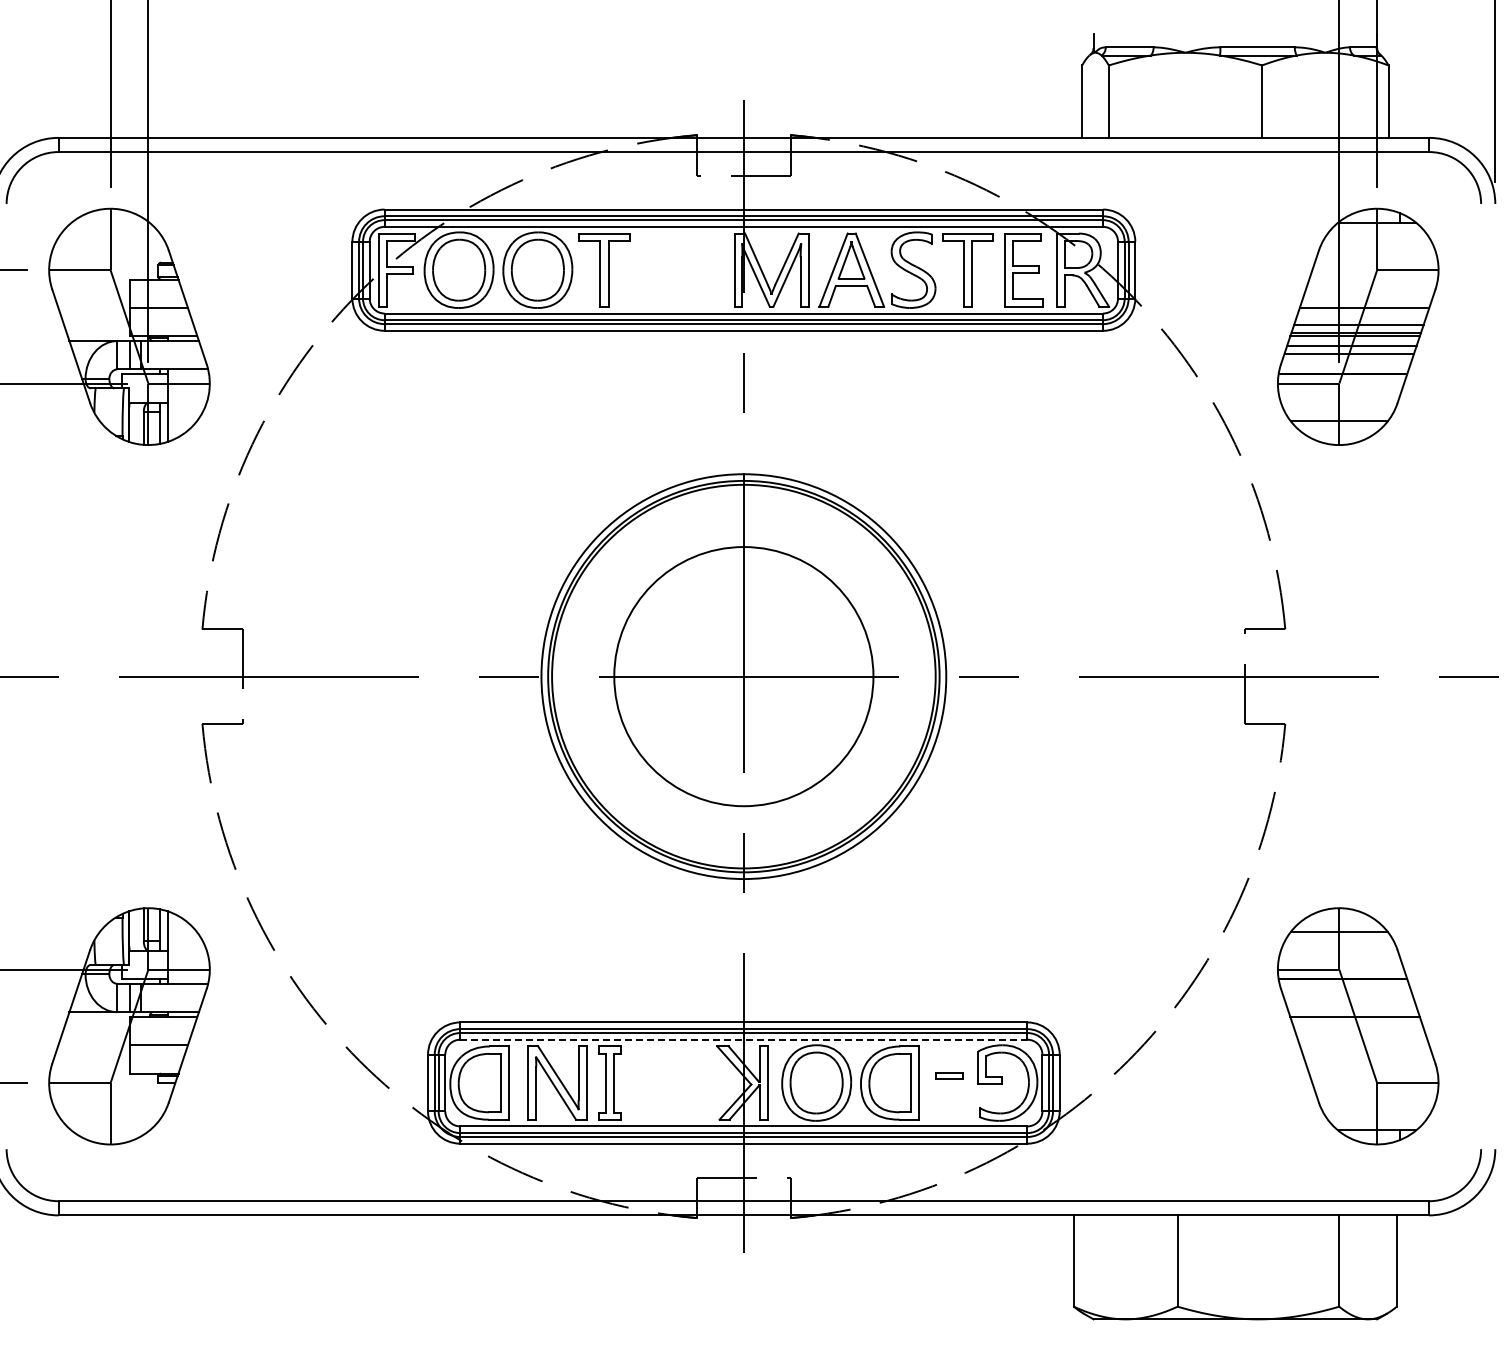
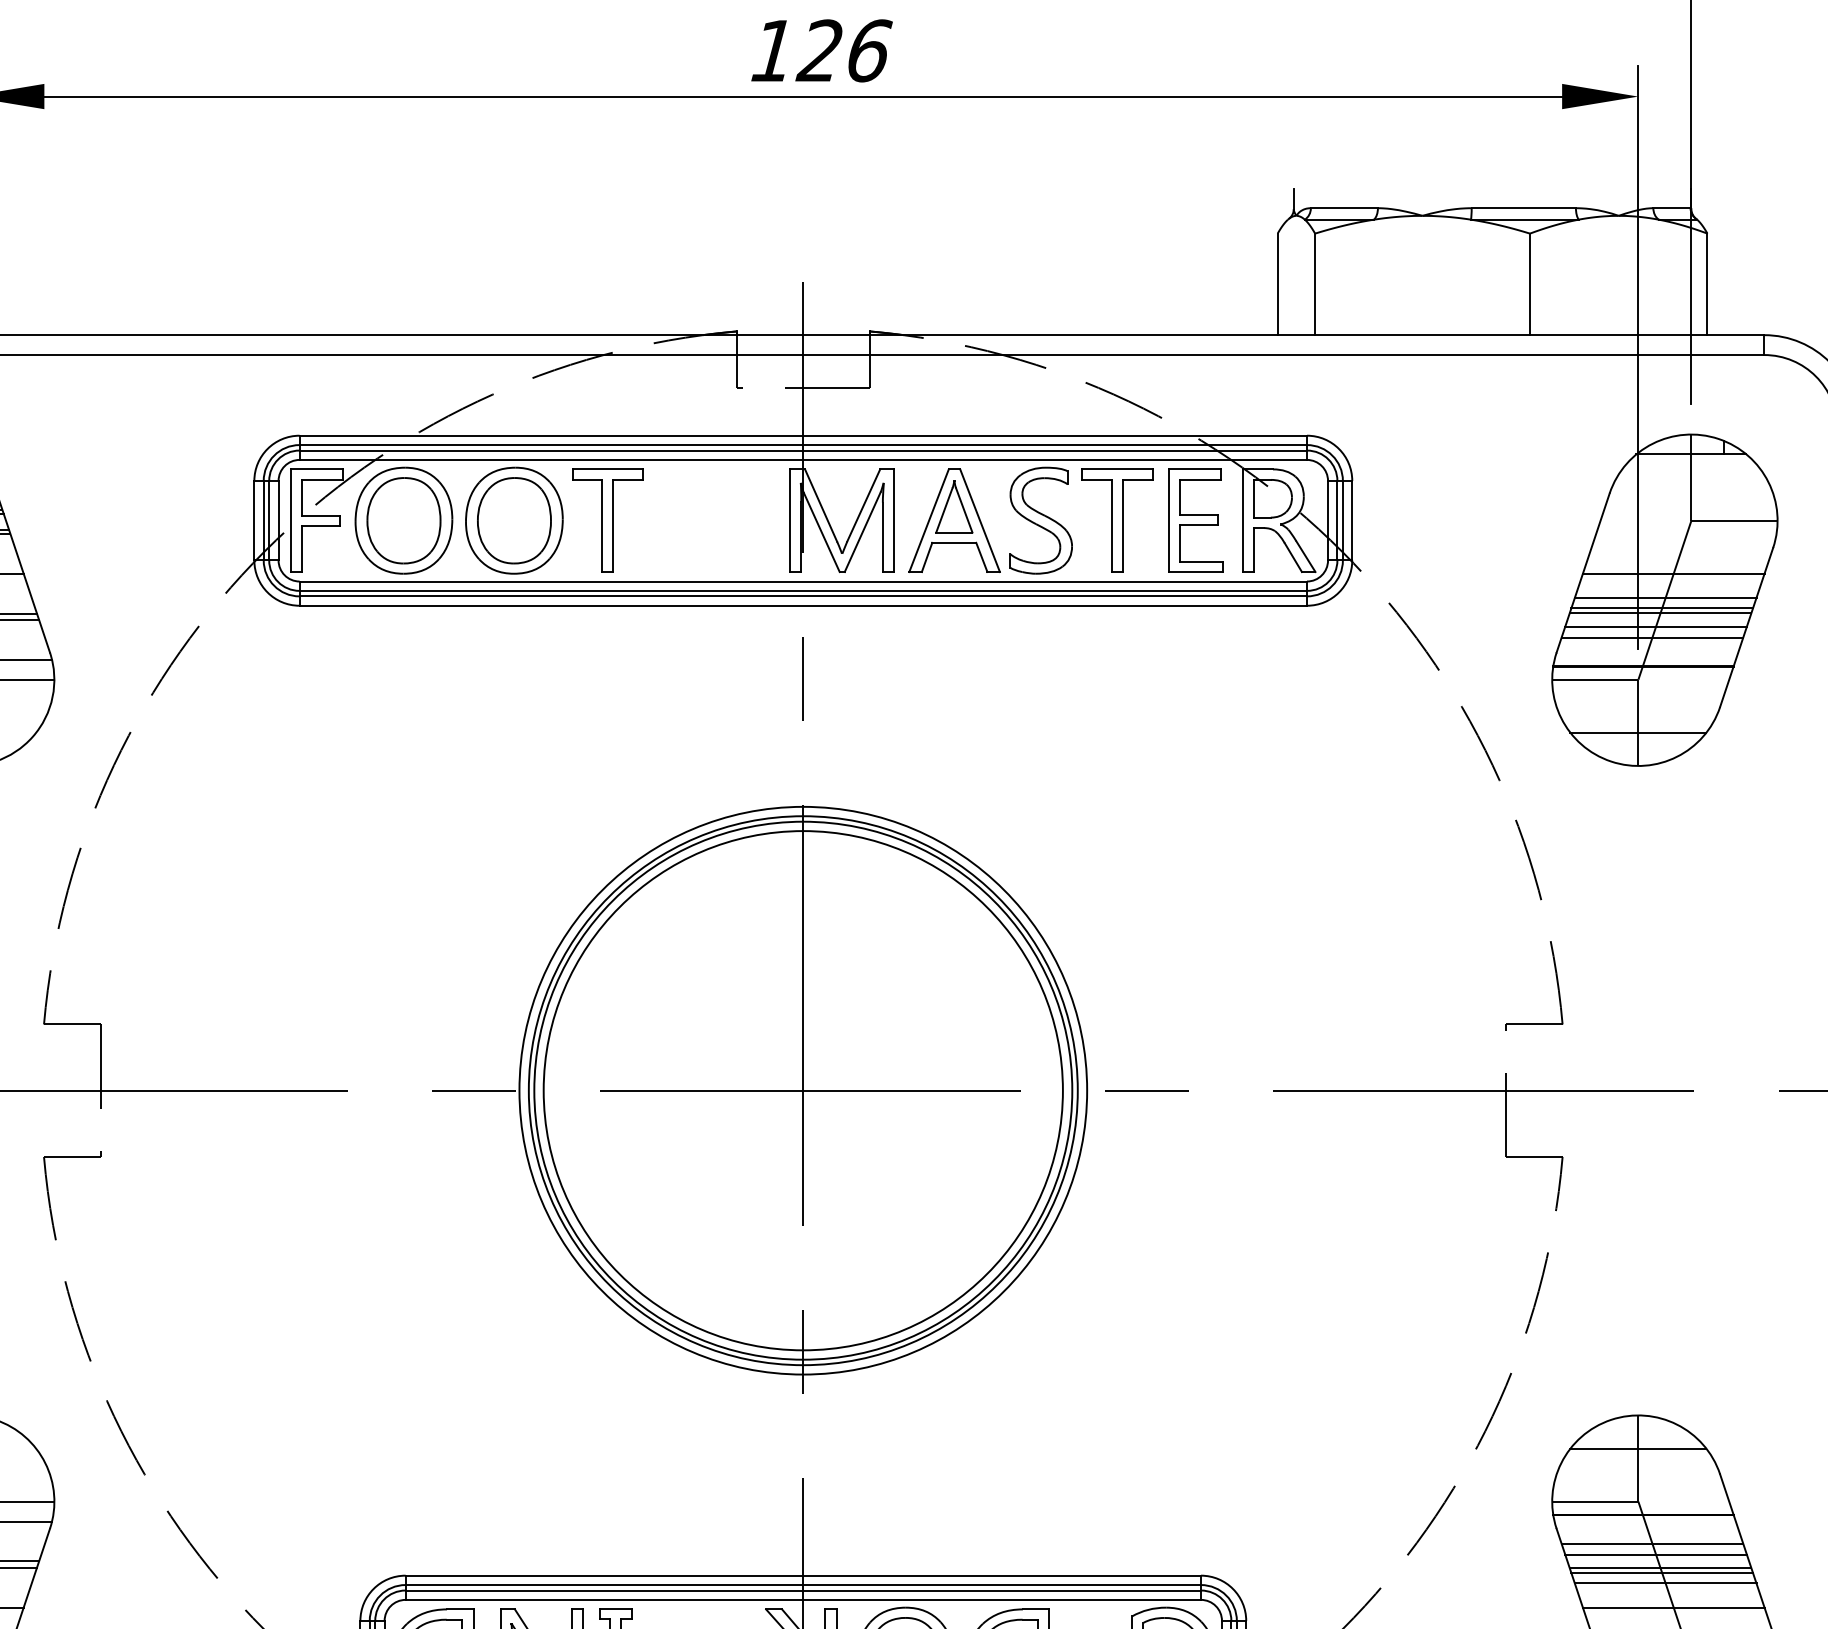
circle: (743, 676) -> (802, 1090), size x1.43
line: (1349, 999) -> (1652, 1543), added
line: (1351, 1007) -> (1655, 1554), added
line: (1356, 1020) -> (1662, 1572), added
line: (1358, 1028) -> (1665, 1584), added
line: (743, 1039) -> (802, 1599), dashed -> solid
line: (1364, 1045) -> (1673, 1608), added

